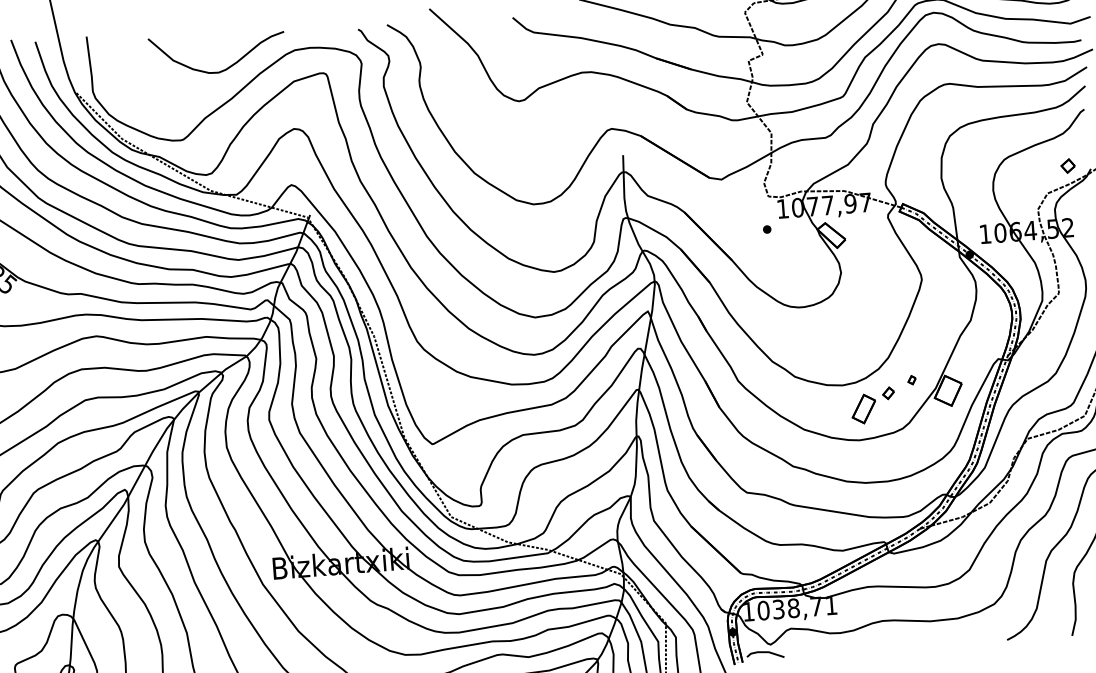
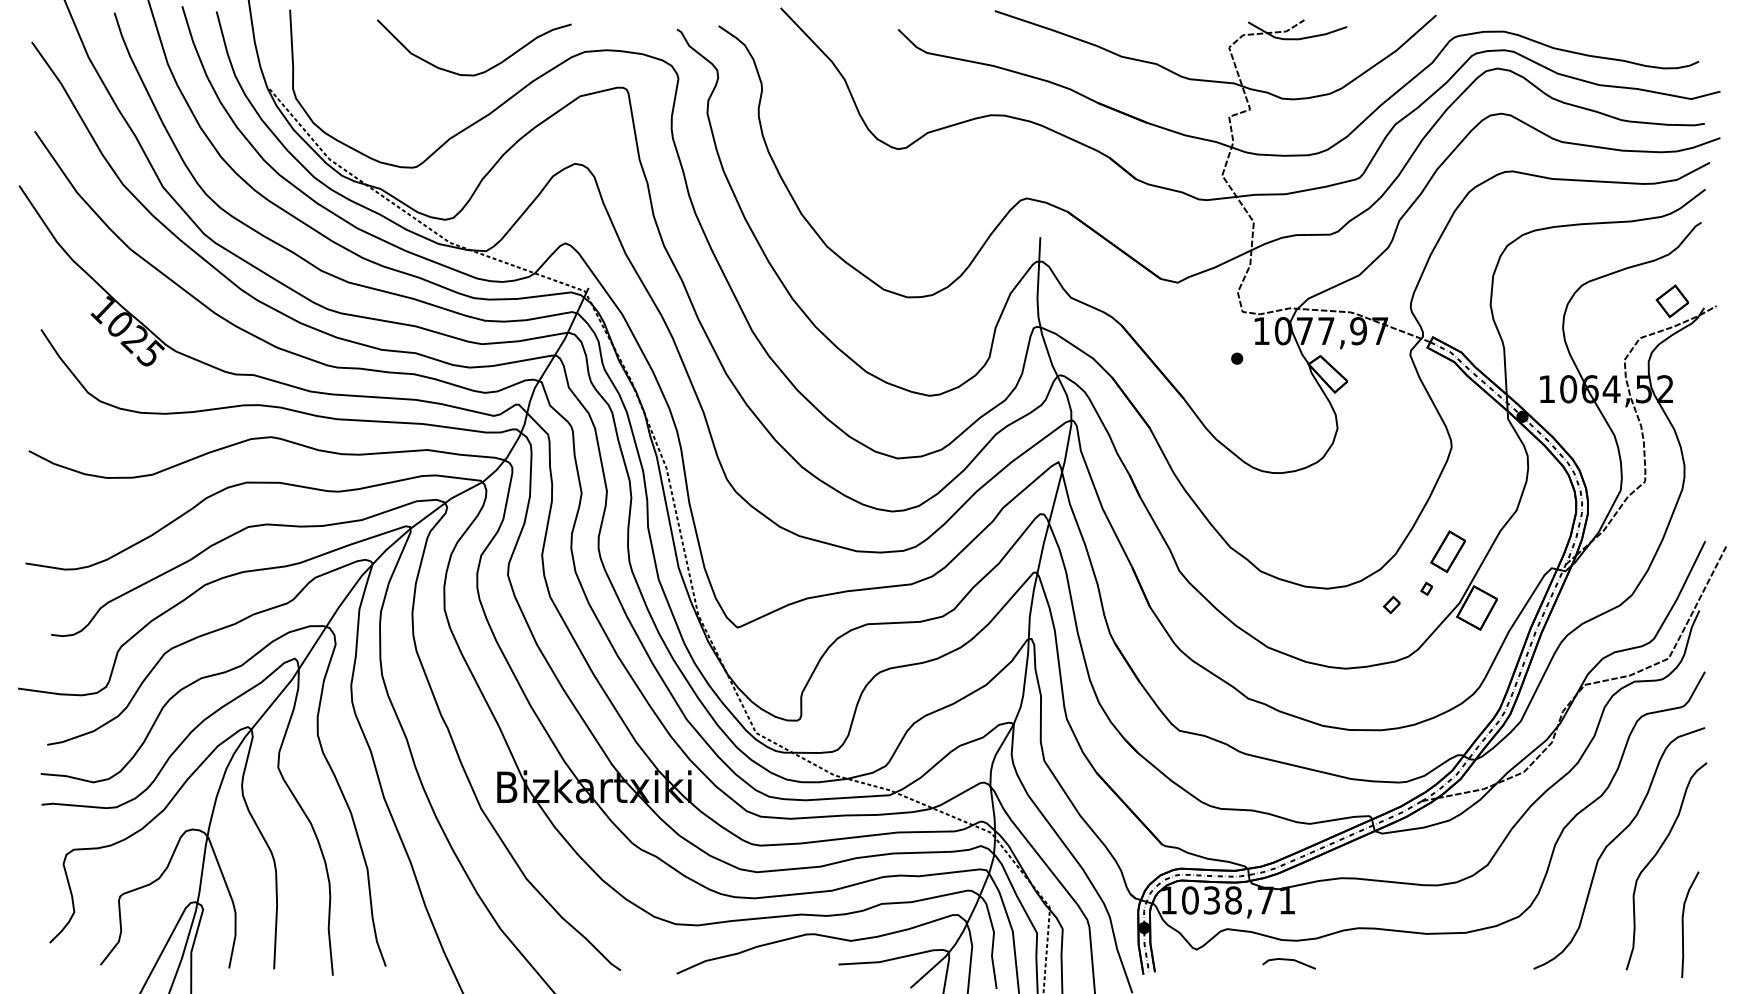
part: (1067, 166) -> (1671, 301), size x1.67
part: (863, 408) -> (1447, 551), moved
line: (765, 652) -> (1289, 960), moved

